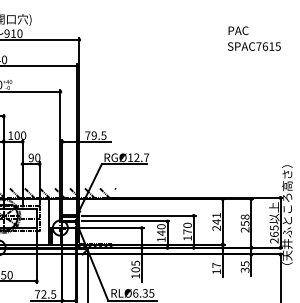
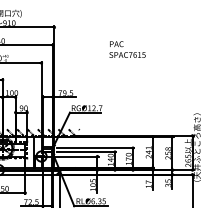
text: (254, 38) -> (127, 49), moved

